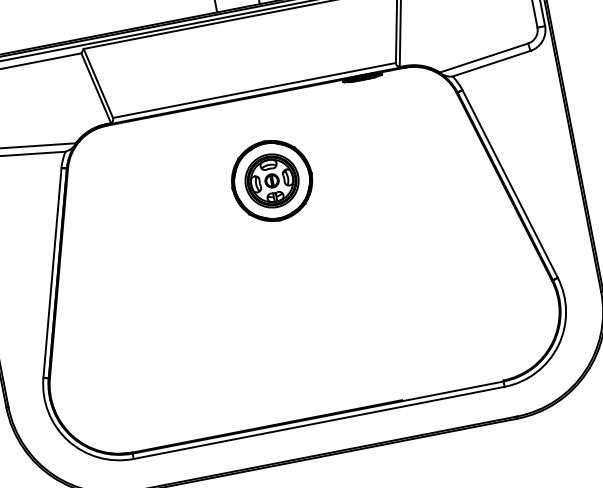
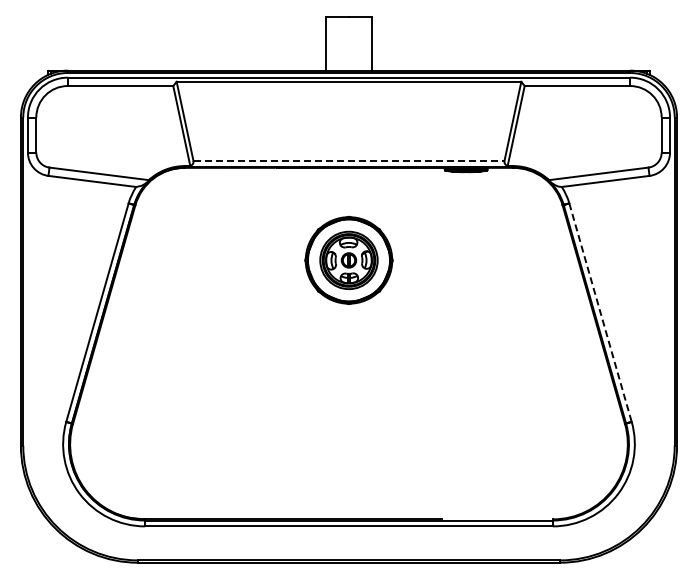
line: (254, 89) -> (349, 160), solid -> dashed
line: (510, 183) -> (600, 312), solid -> dashed

